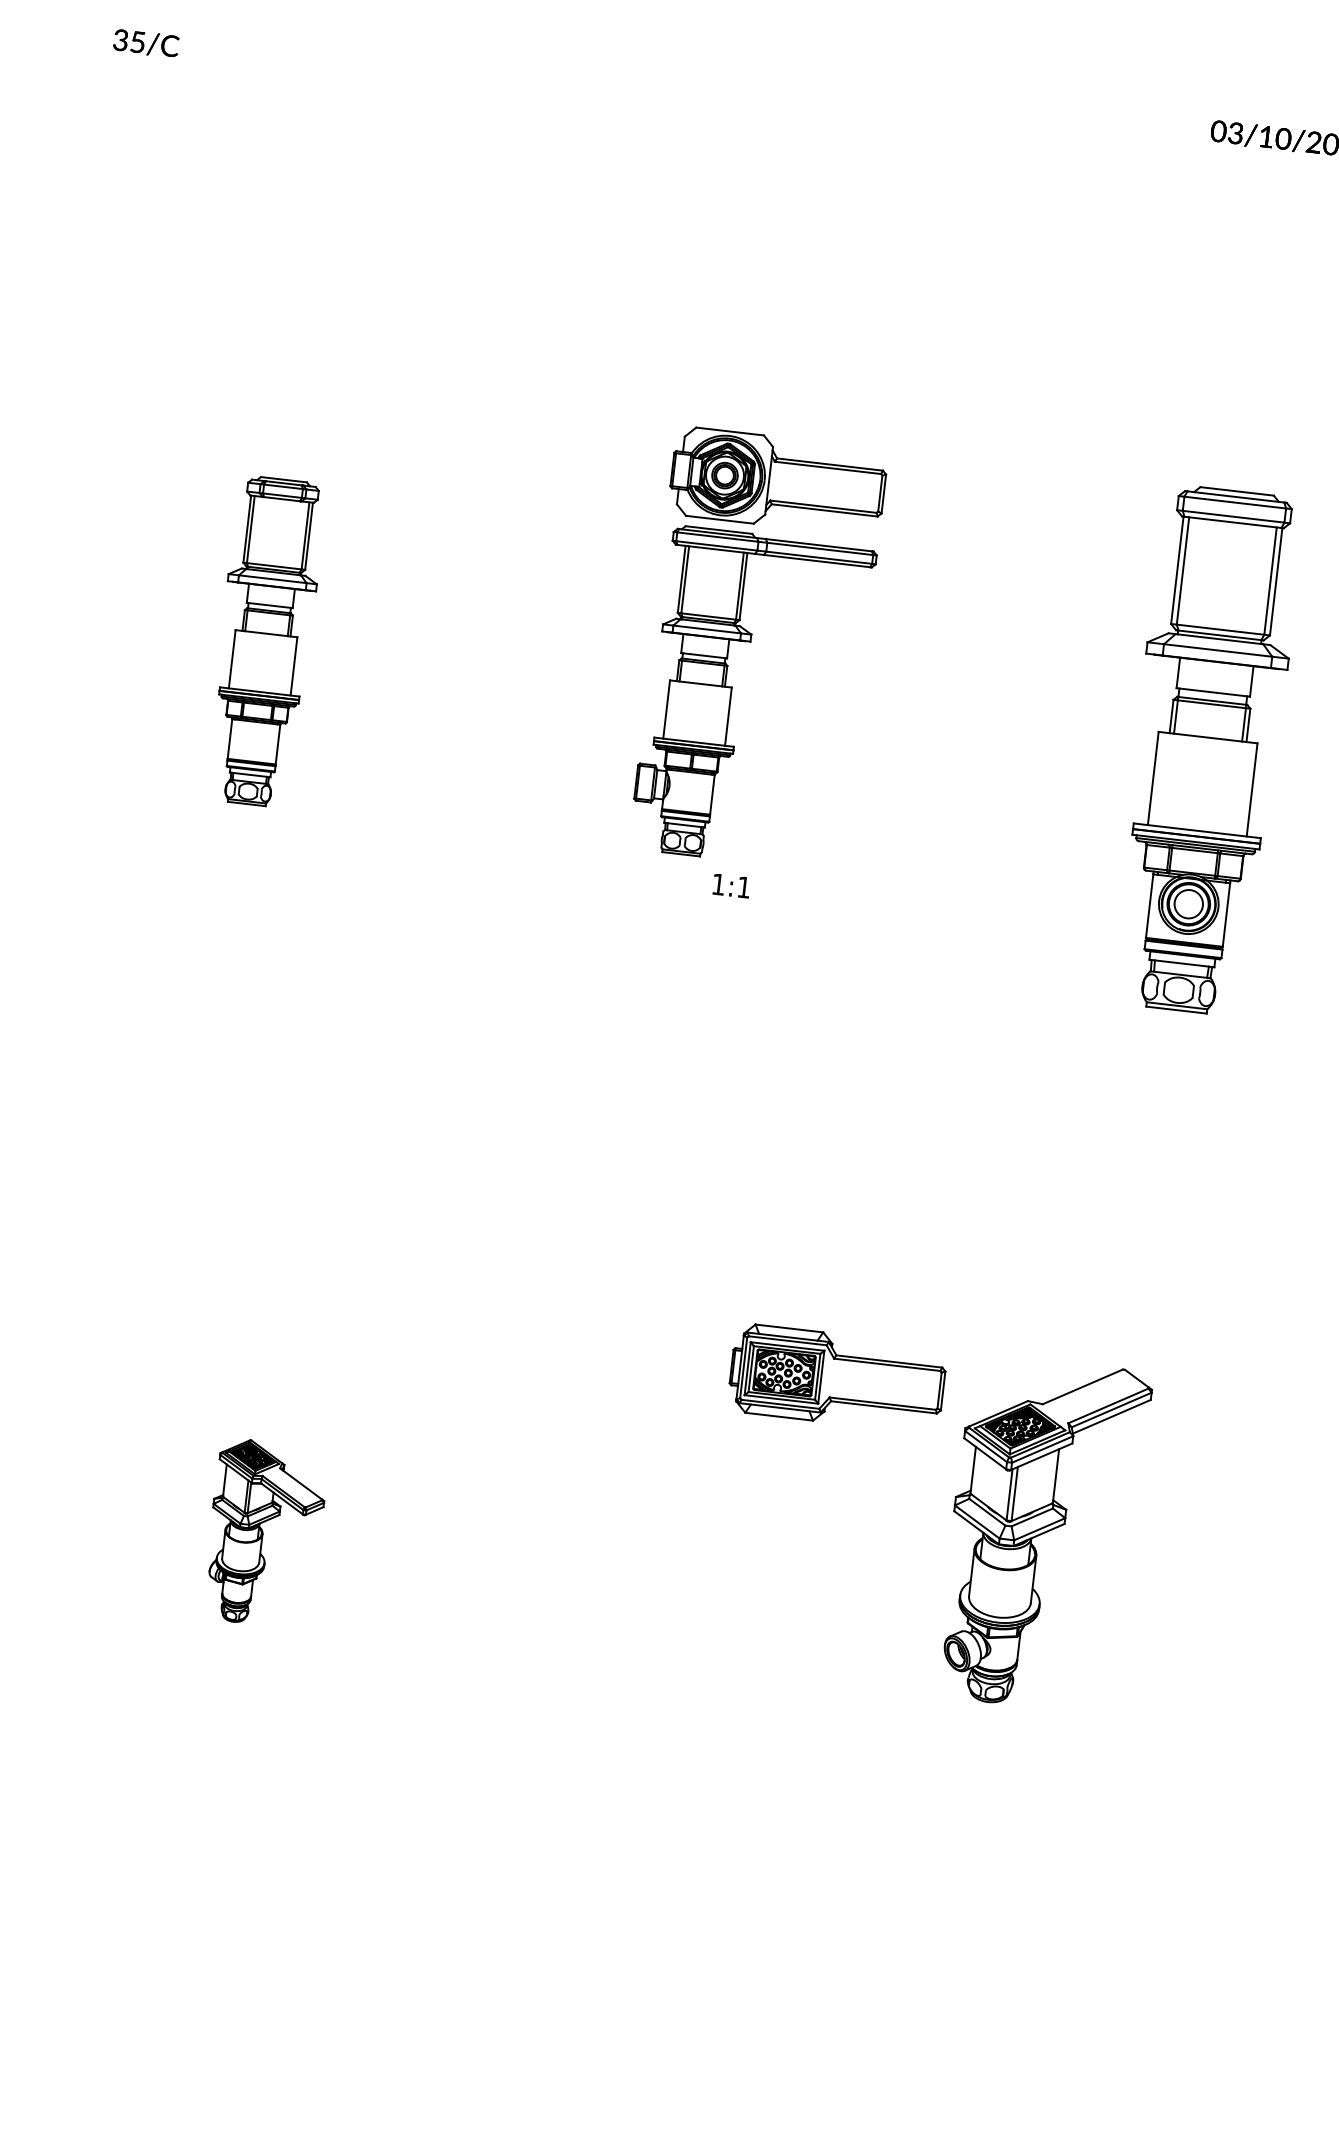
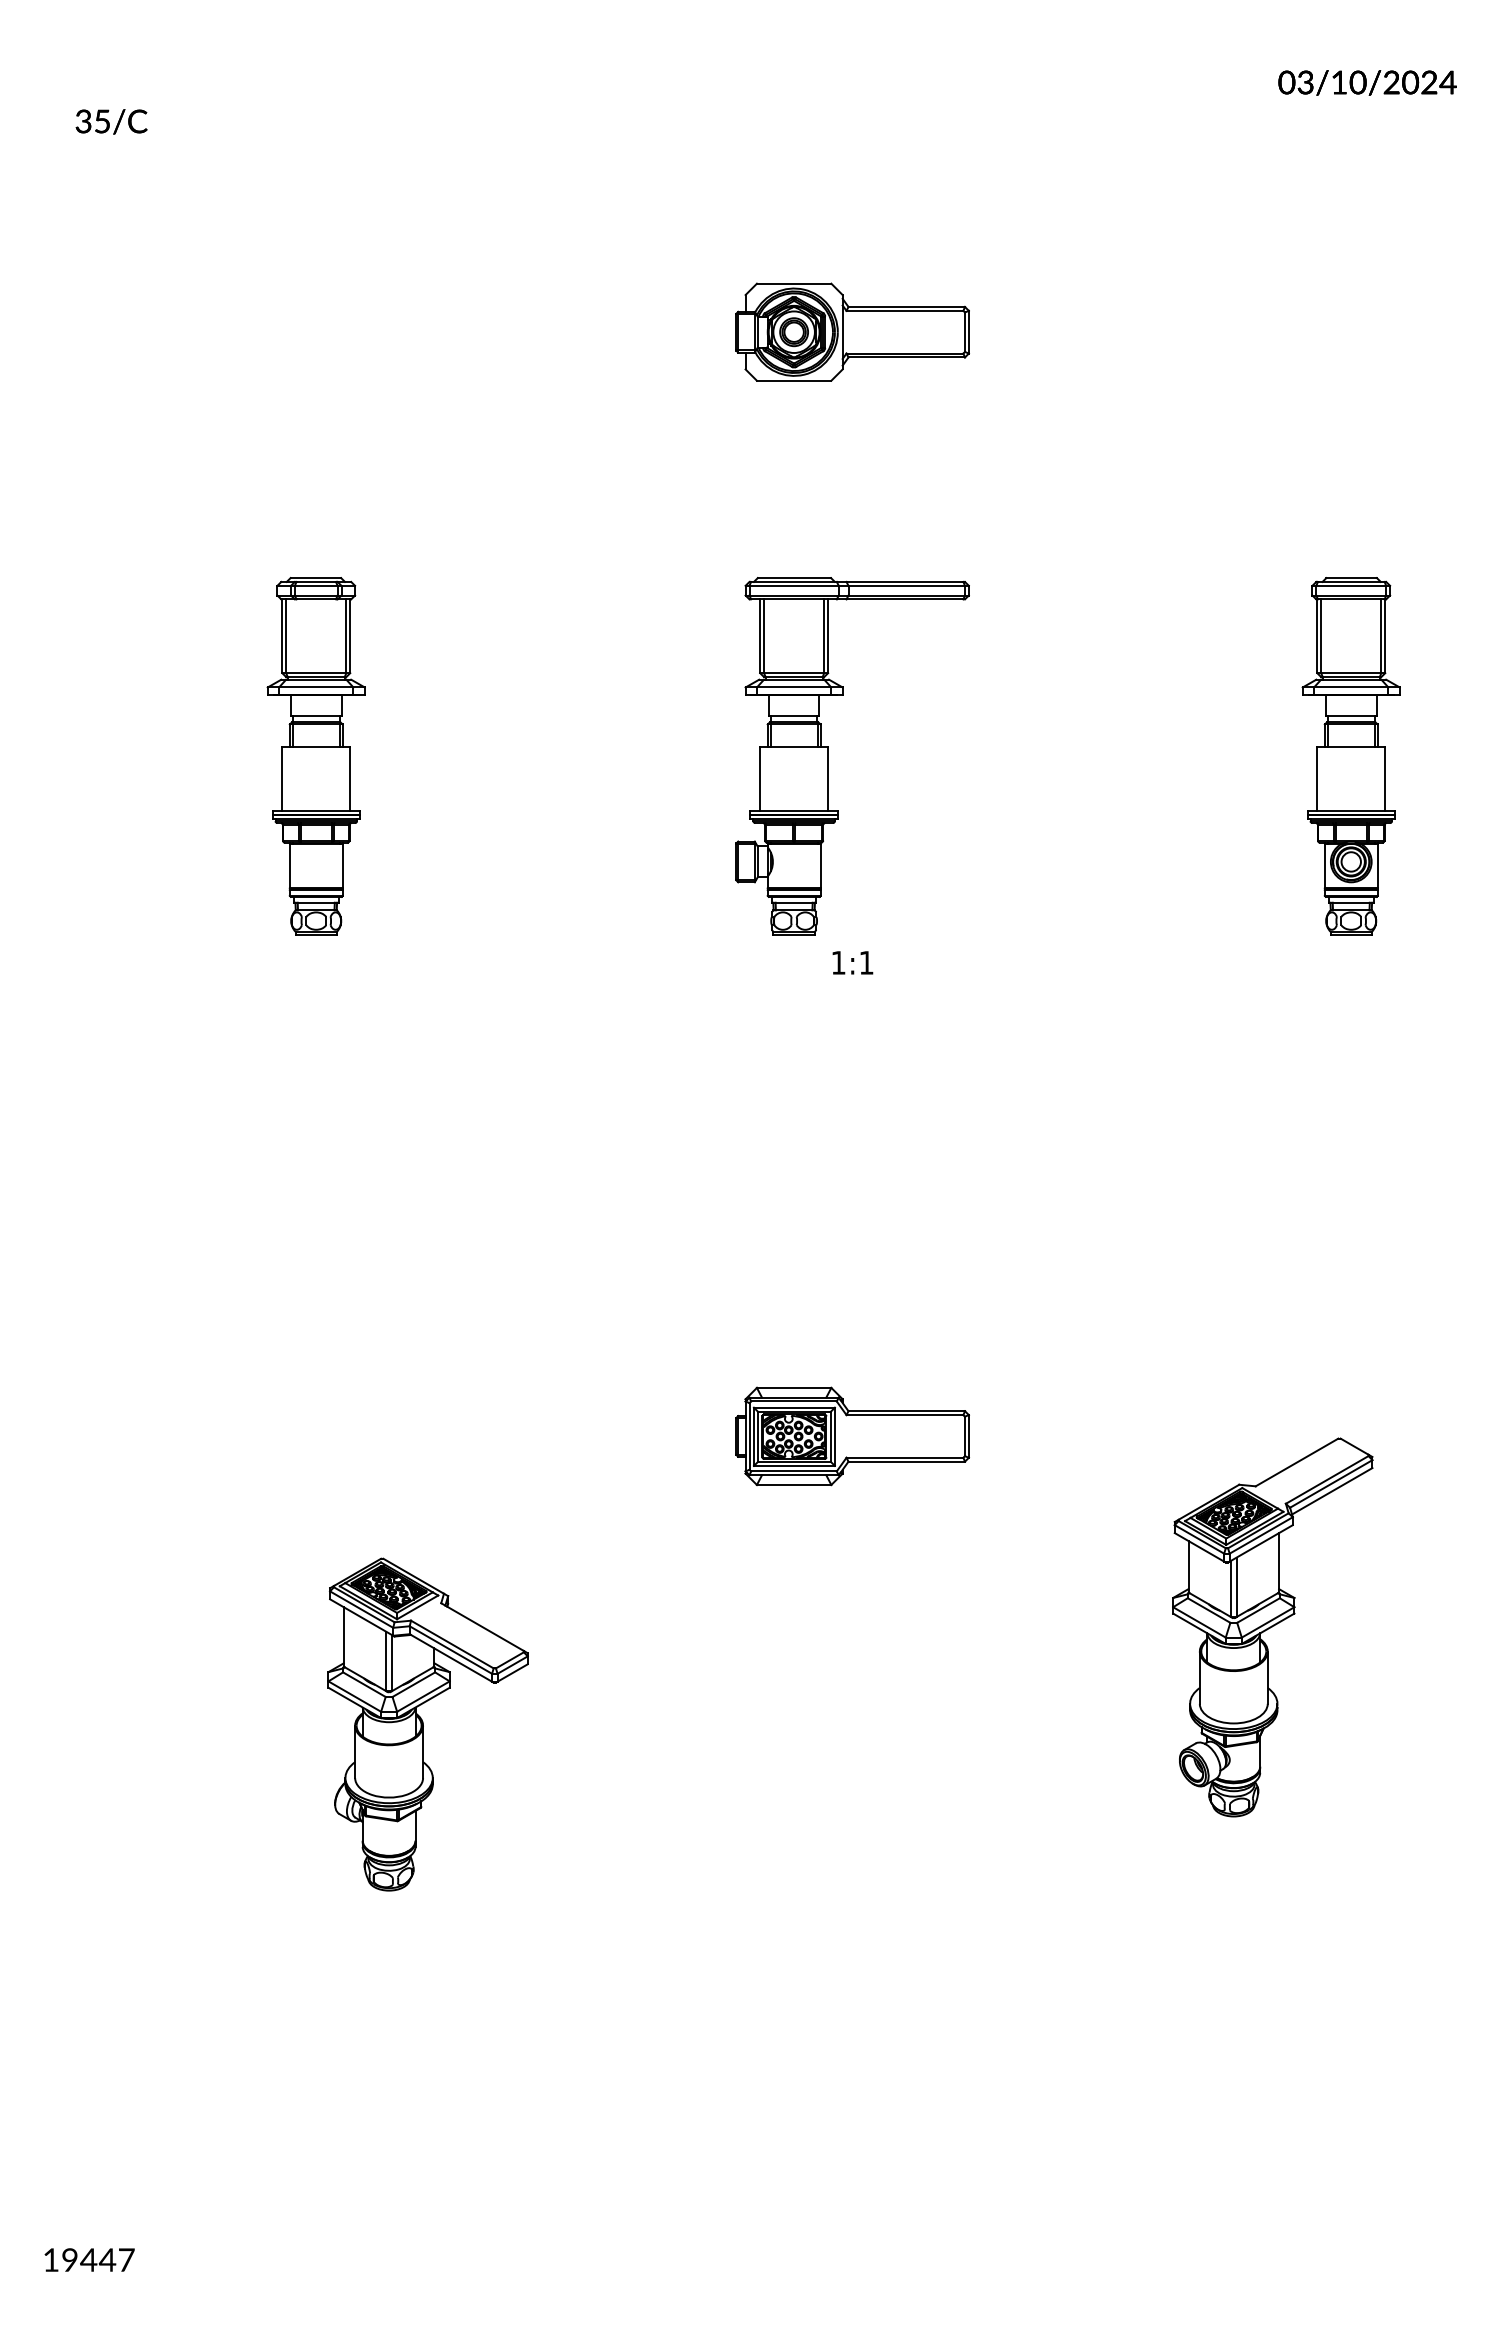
part: (778, 481) -> (852, 331), moved
part: (1205, 750) -> (1350, 756), size x0.62
part: (837, 1378) -> (852, 1436), moved
part: (264, 1533) -> (427, 1724), size x1.67

